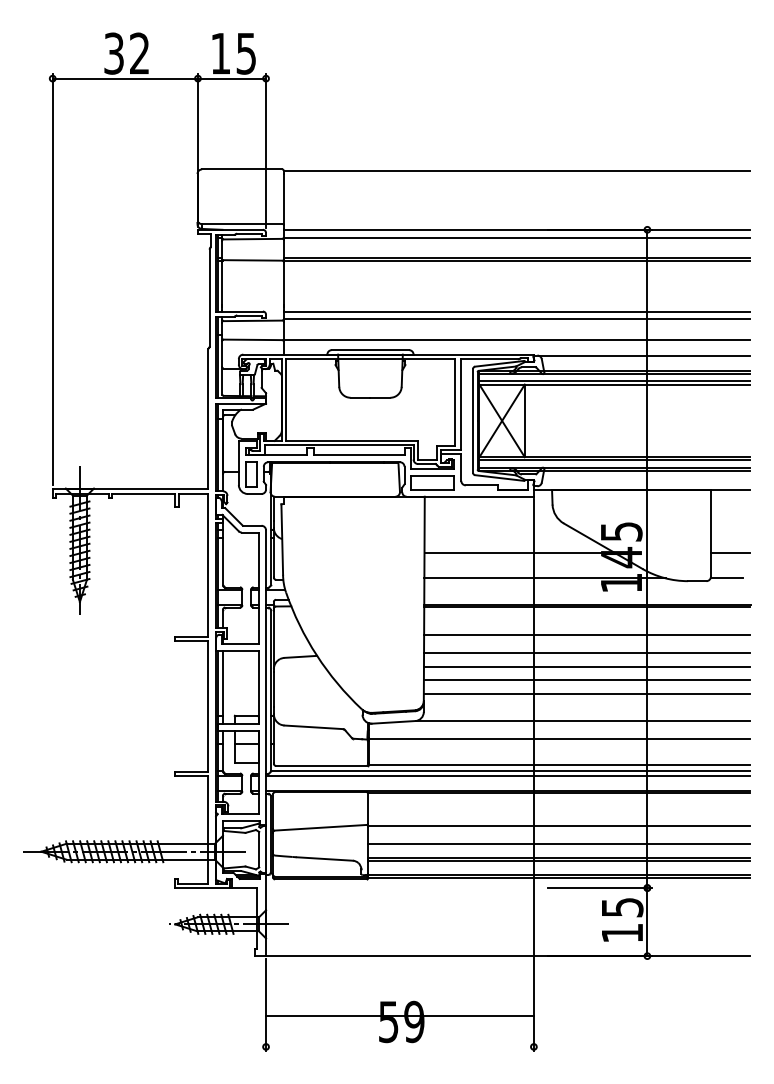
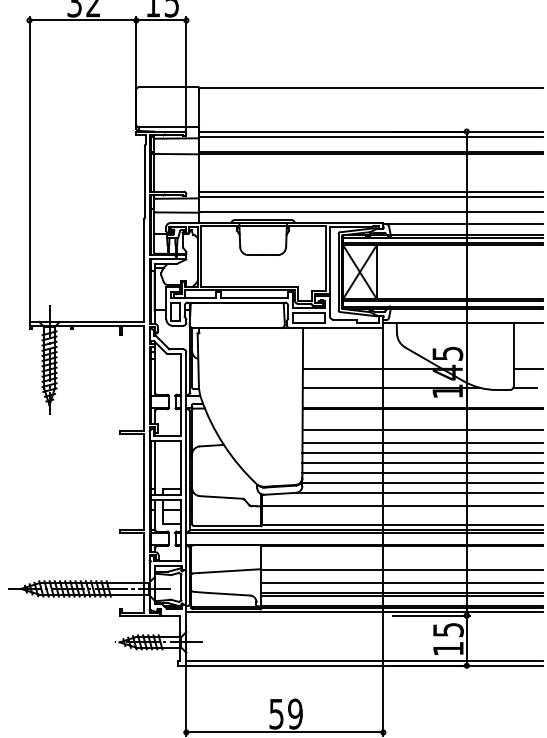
line: (586, 707) -> (422, 482), added
line: (508, 883) -> (364, 612), added
line: (508, 949) -> (364, 660), added
line: (399, 1015) -> (284, 732), moved

